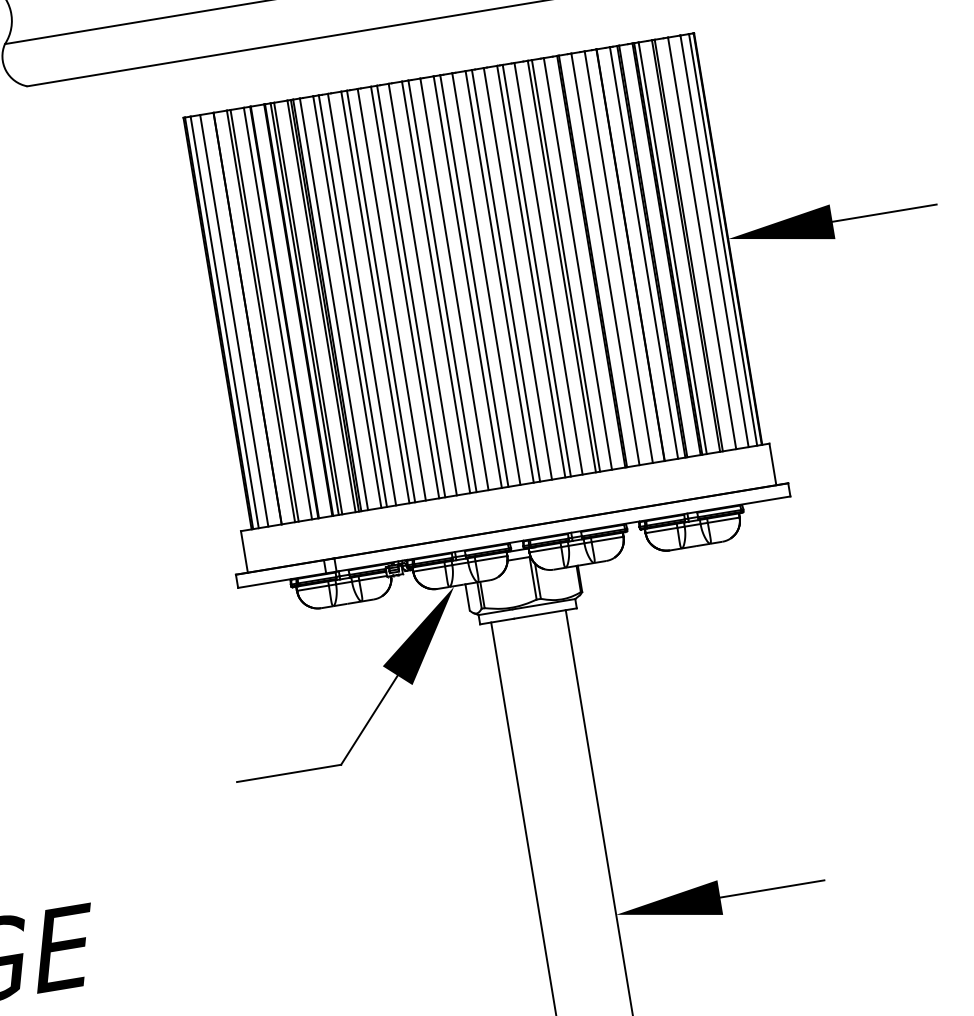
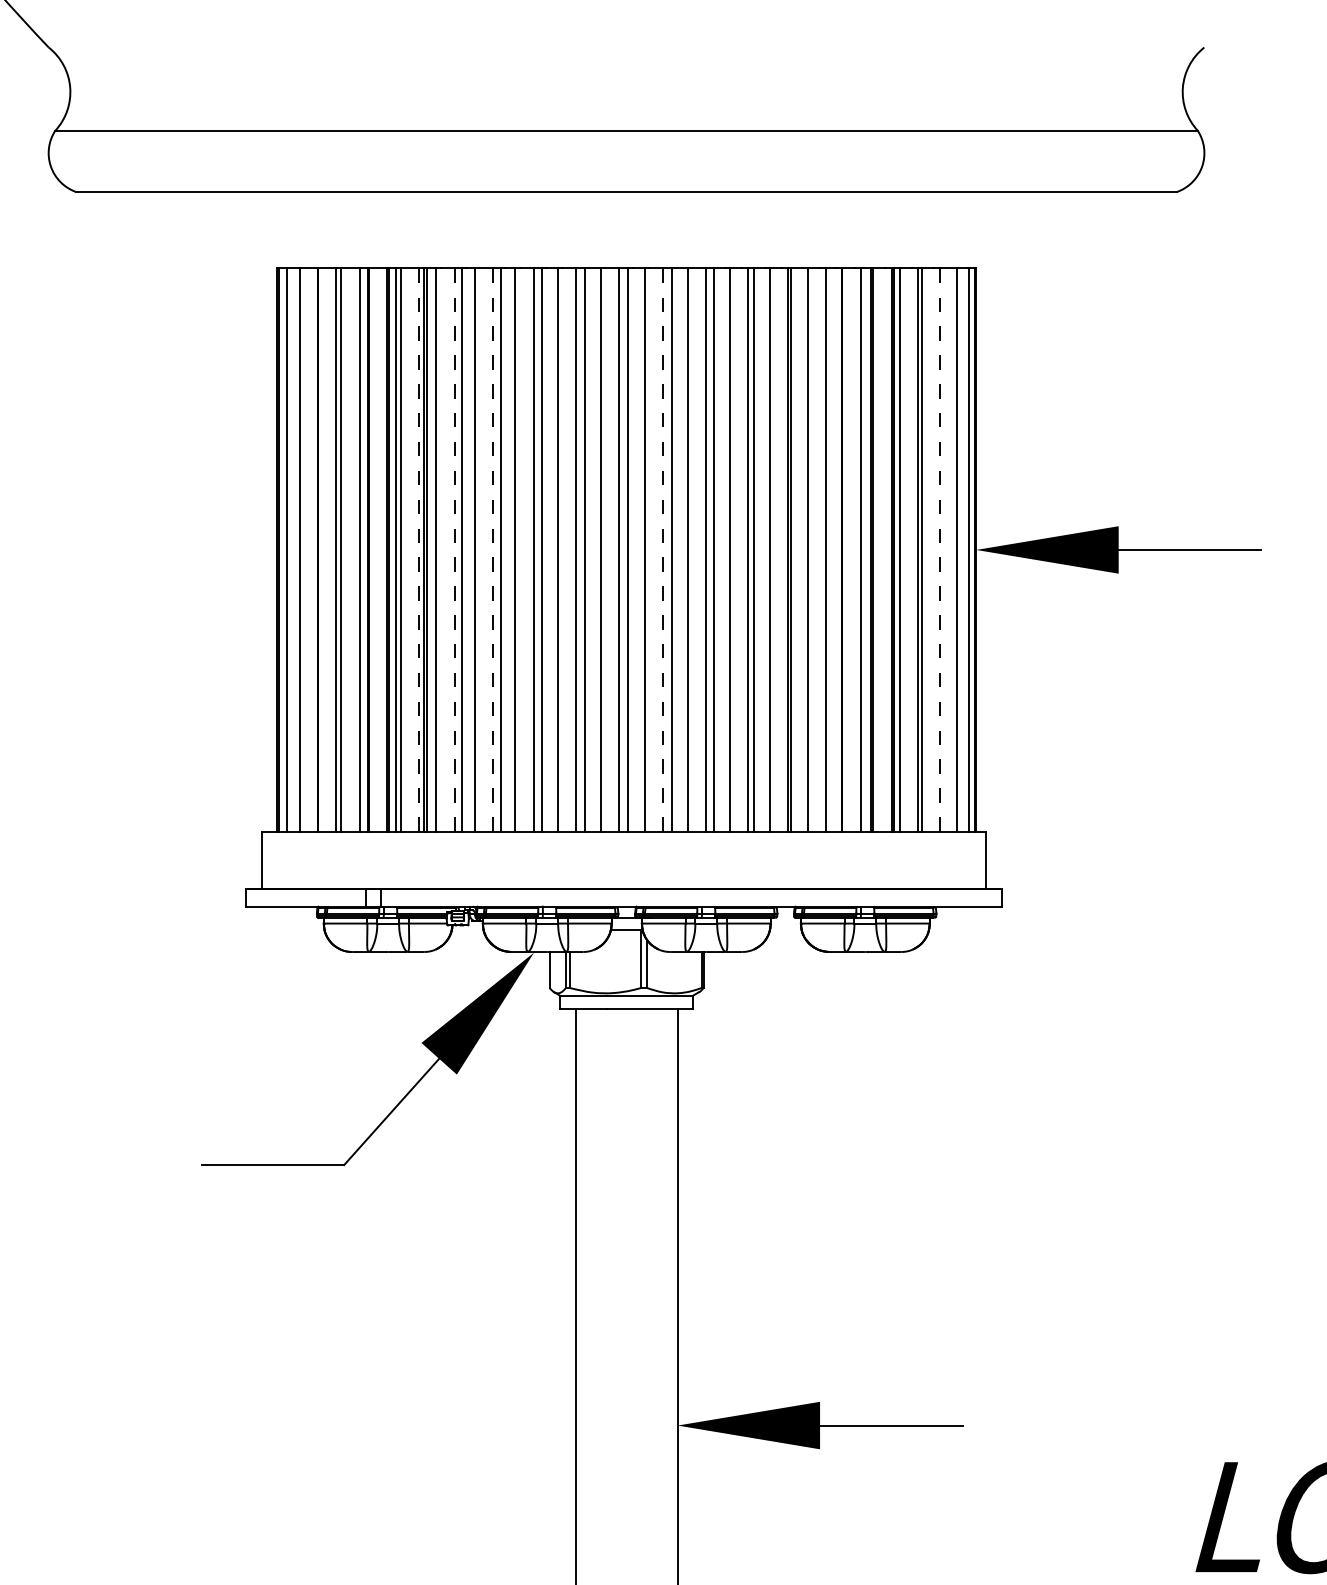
line: (702, 242) -> (940, 549), solid -> dashed
line: (499, 276) -> (663, 549), solid -> dashed
line: (375, 297) -> (492, 549), solid -> dashed
line: (347, 301) -> (454, 549), solid -> dashed
line: (321, 306) -> (419, 549), solid -> dashed

